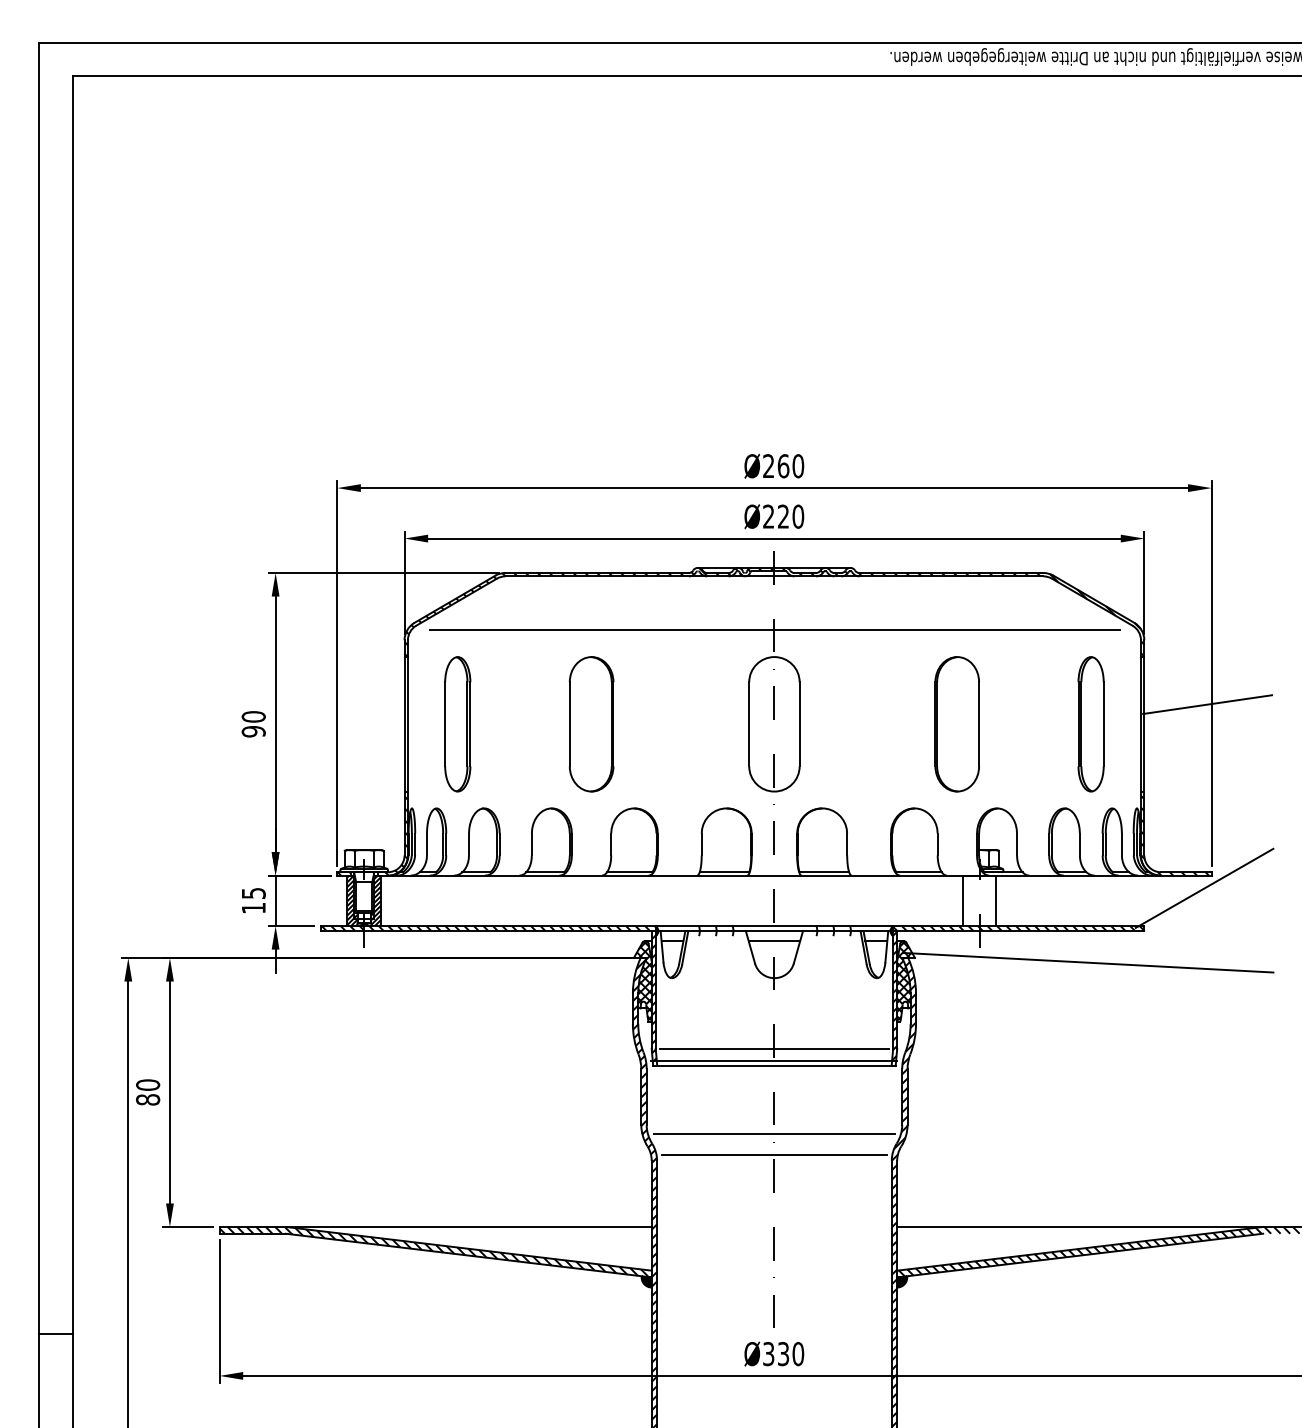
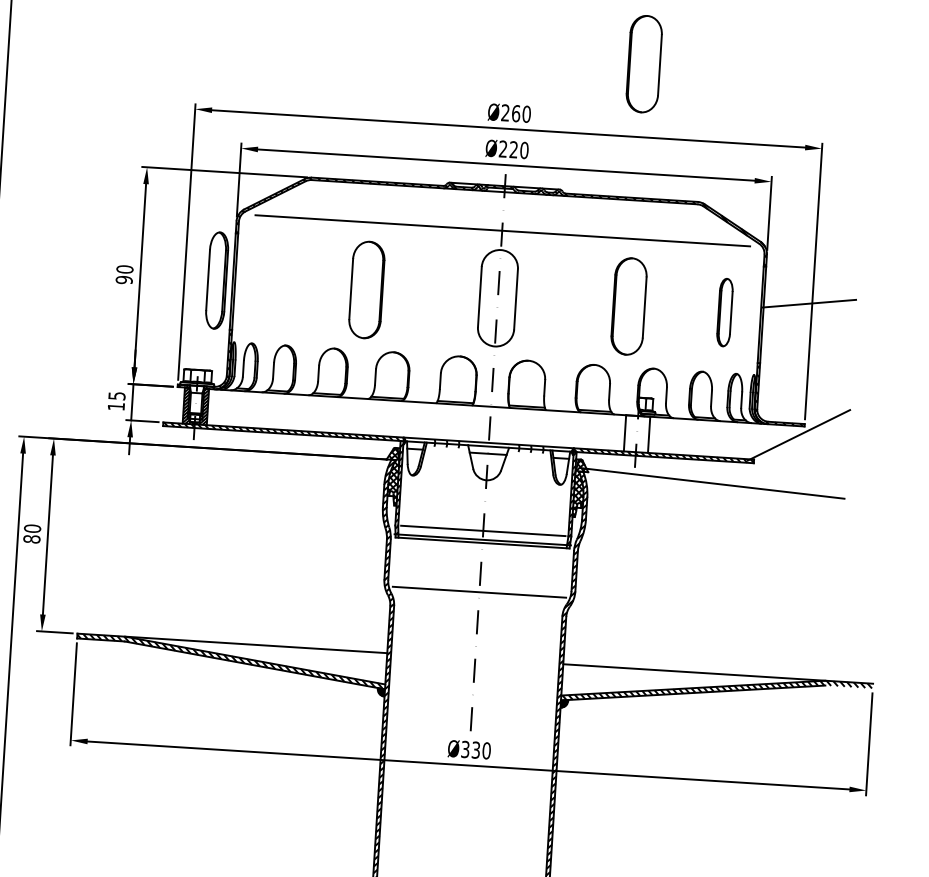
part: (956, 386) -> (643, 64), added
part: (457, 724) -> (216, 280), moved
part: (1090, 724) -> (724, 312), size x0.7
line: (773, 1154) -> (477, 606), removed

